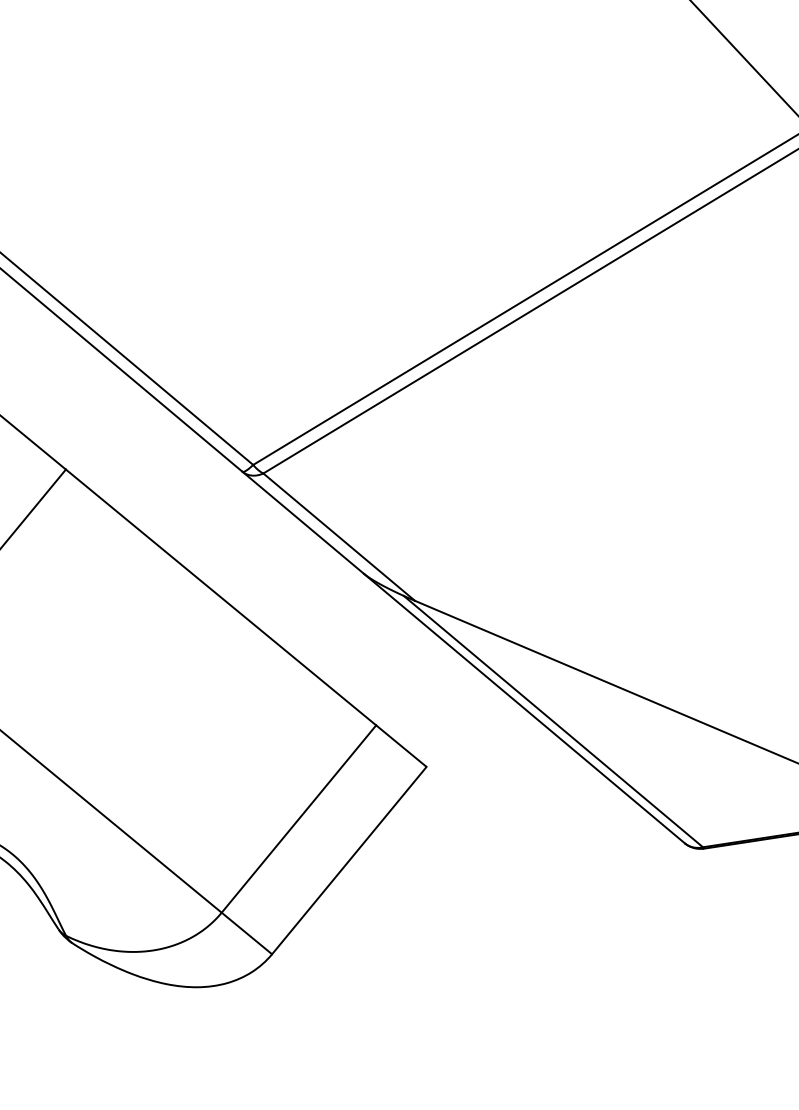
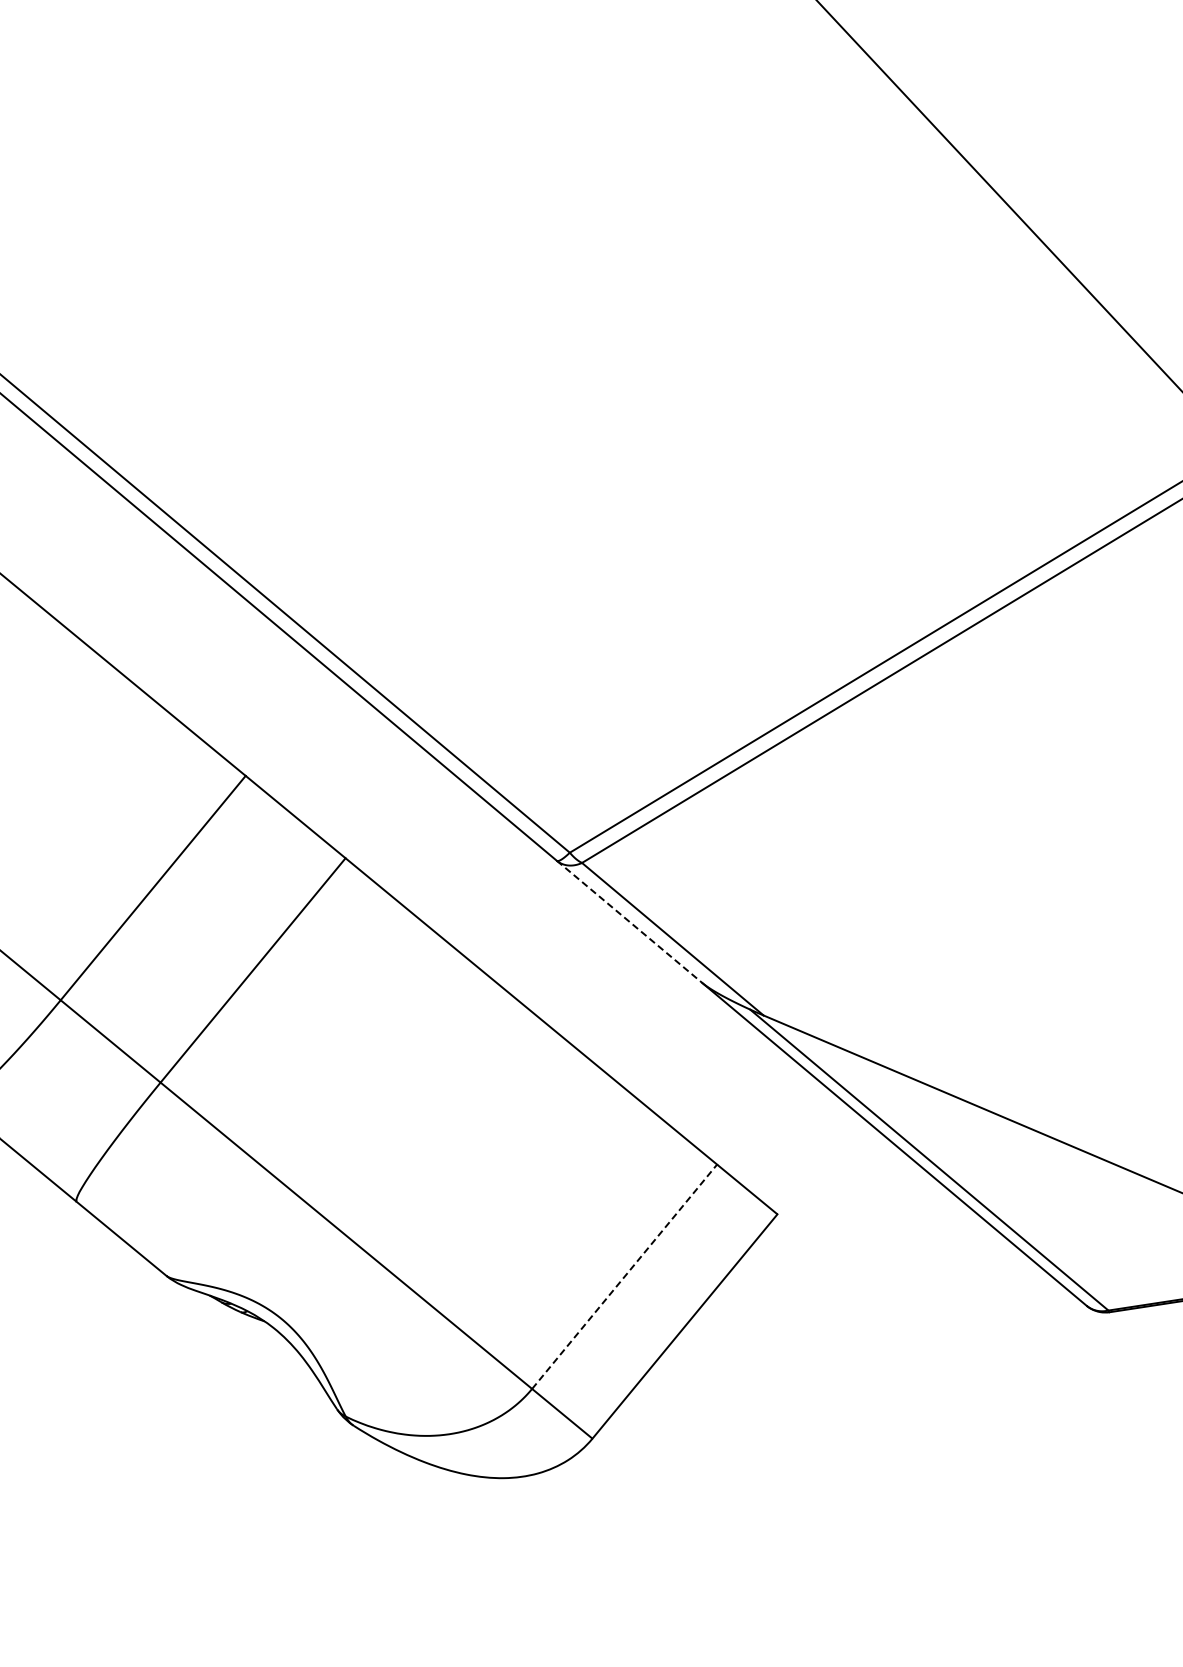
line: (303, 523) -> (630, 922), solid -> dashed
line: (298, 818) -> (624, 1276), solid -> dashed

